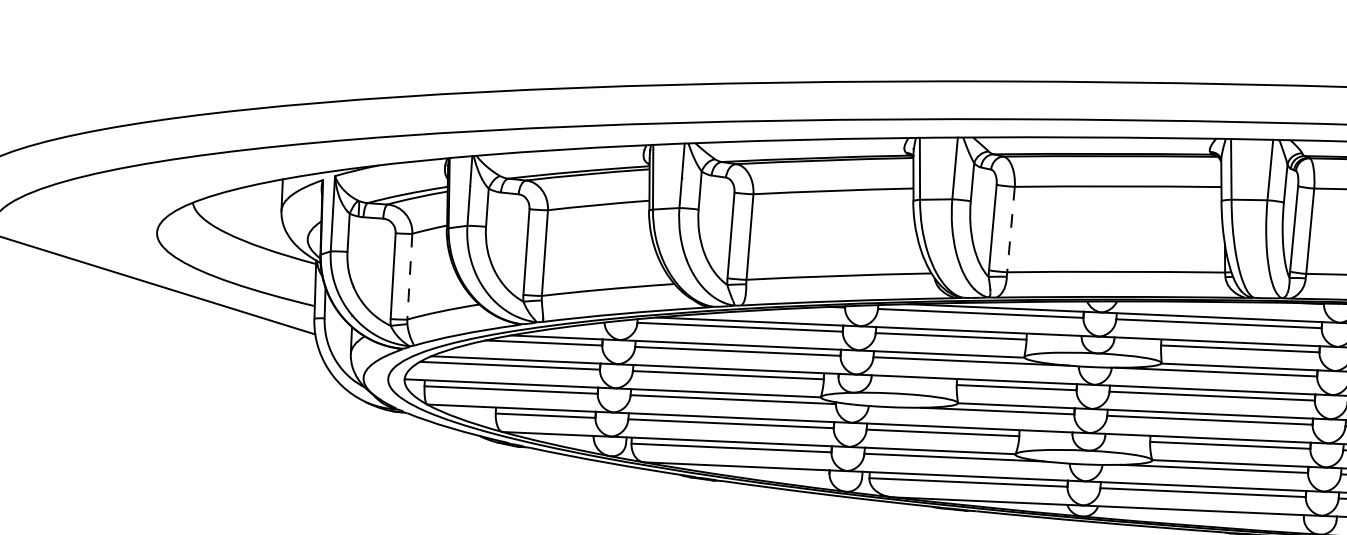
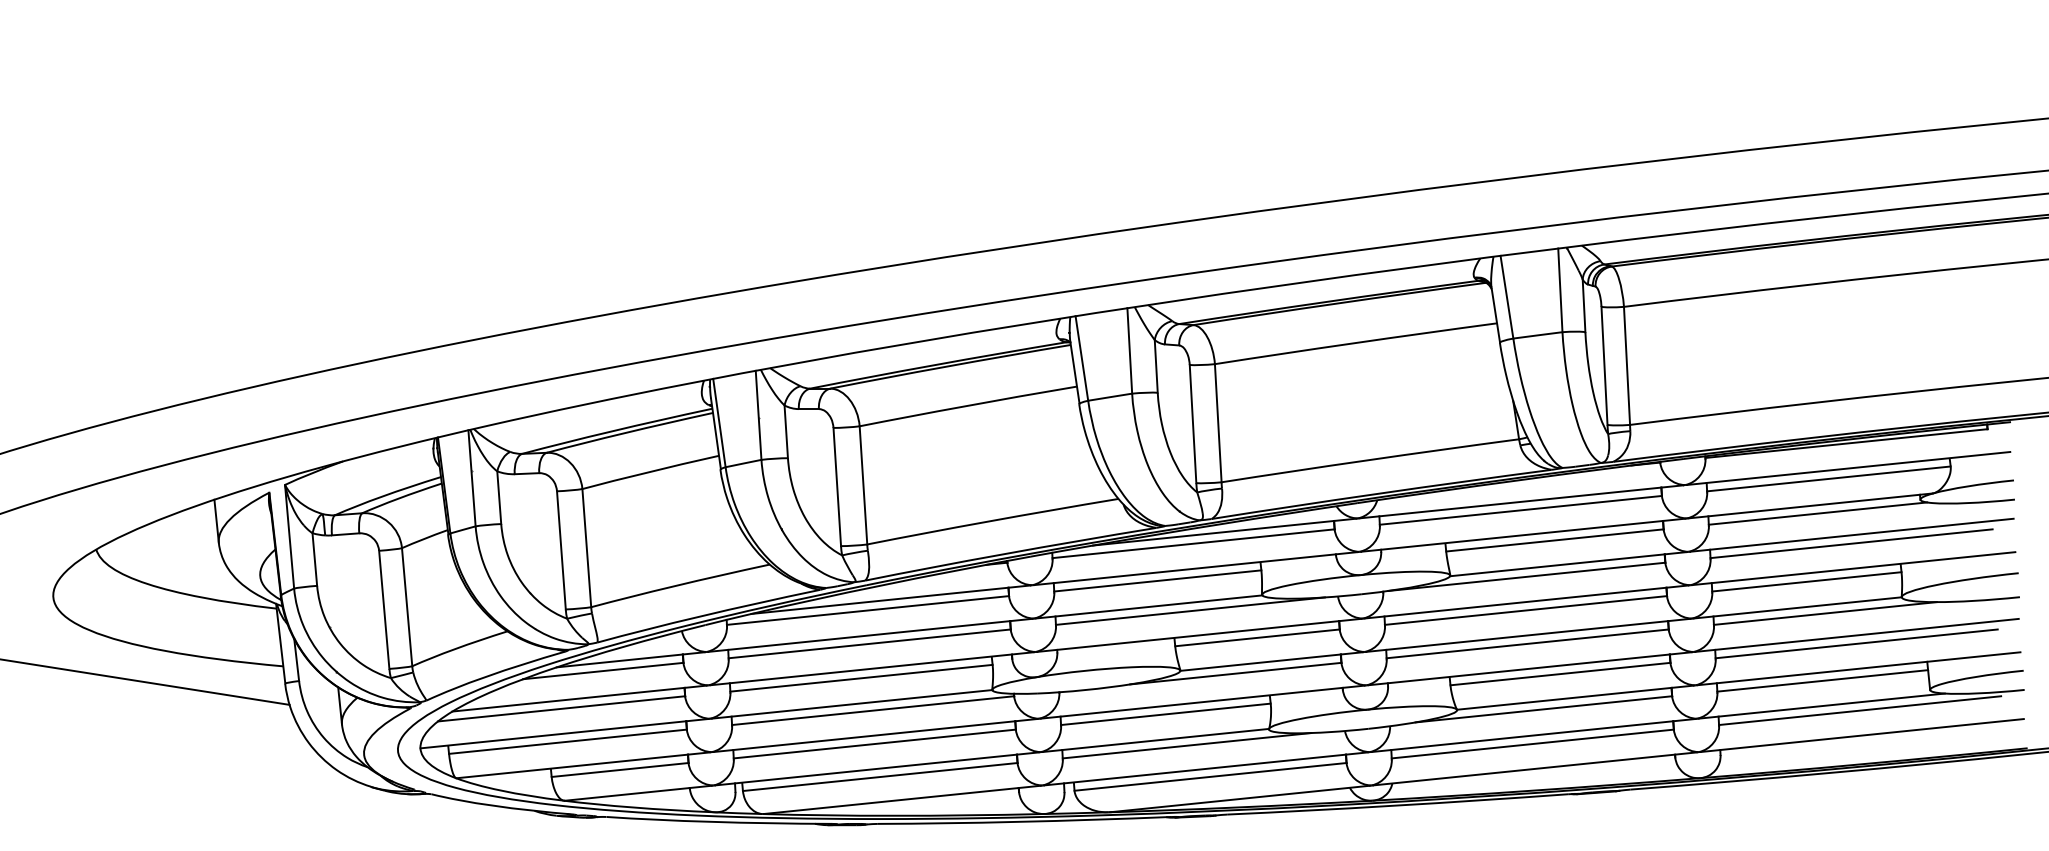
line: (1011, 229) -> (1218, 423), dashed -> solid
line: (410, 276) -> (407, 607), dashed -> solid

